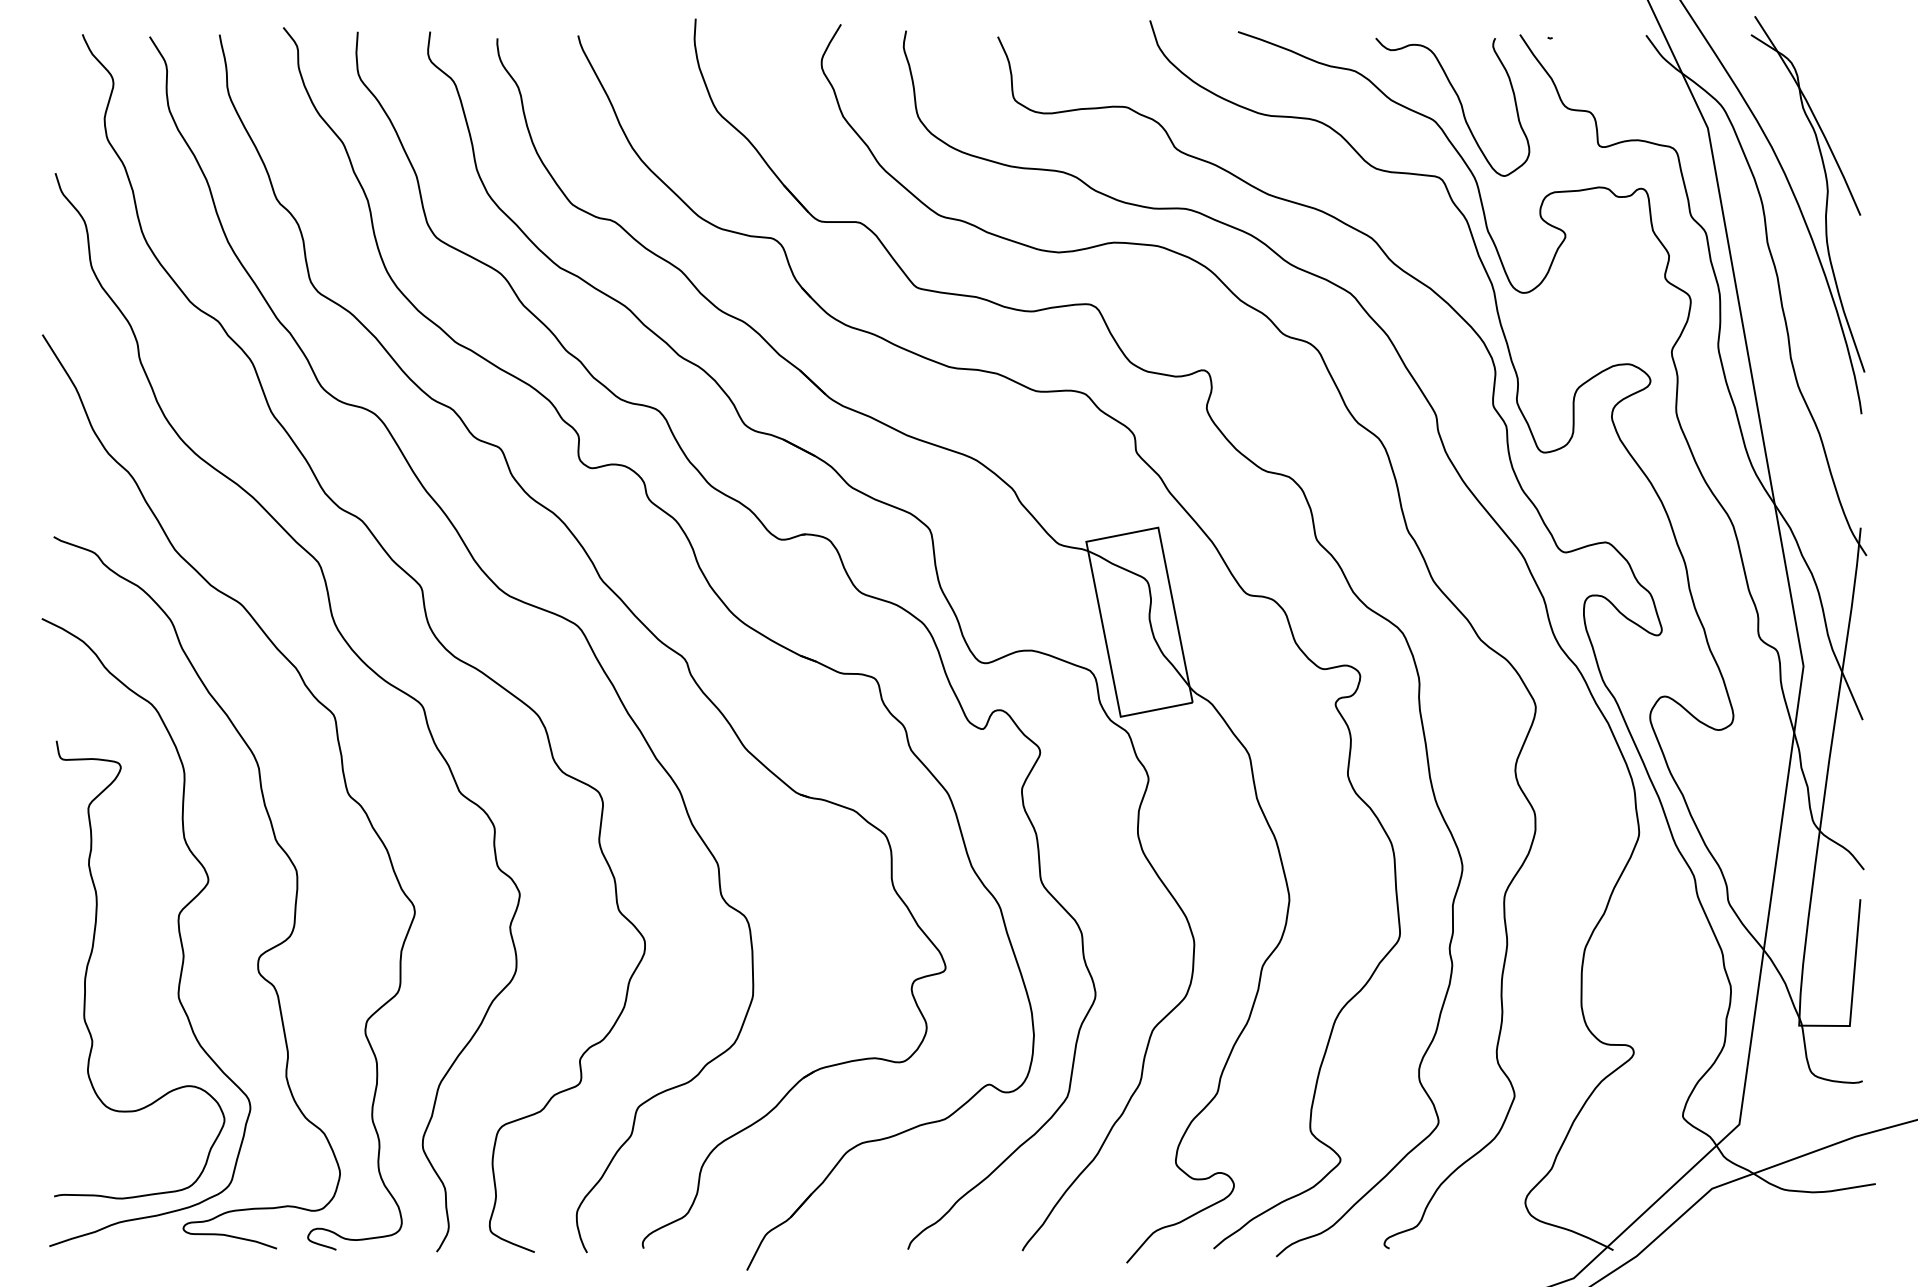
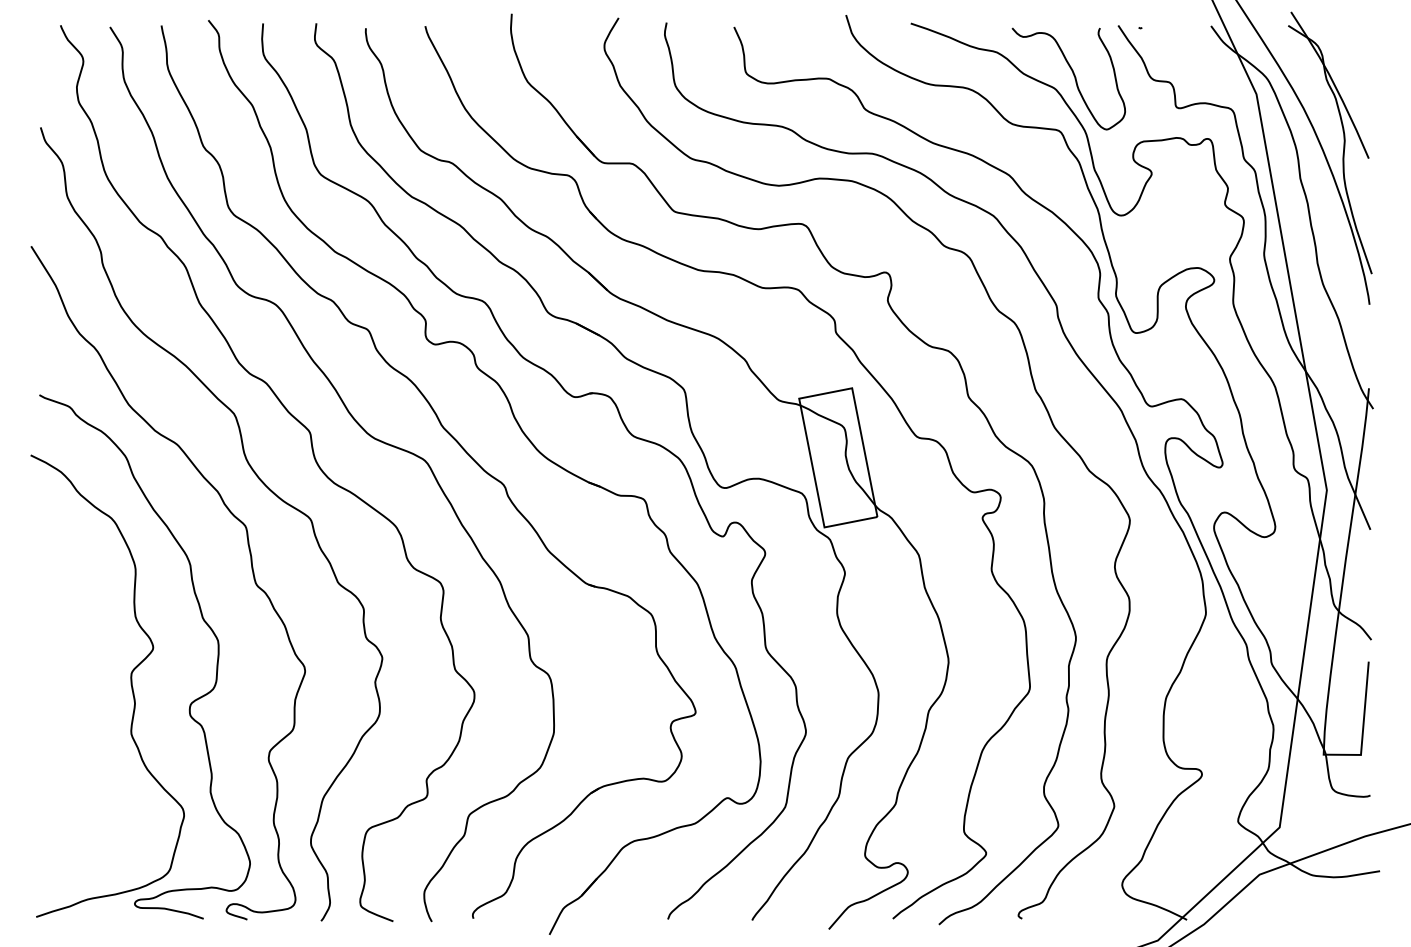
curve: (91, 957) -> (67, 704), removed

